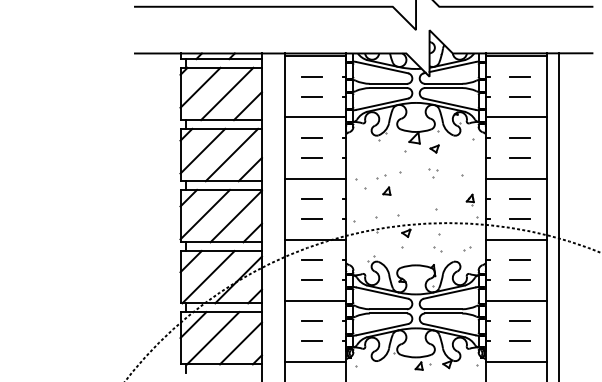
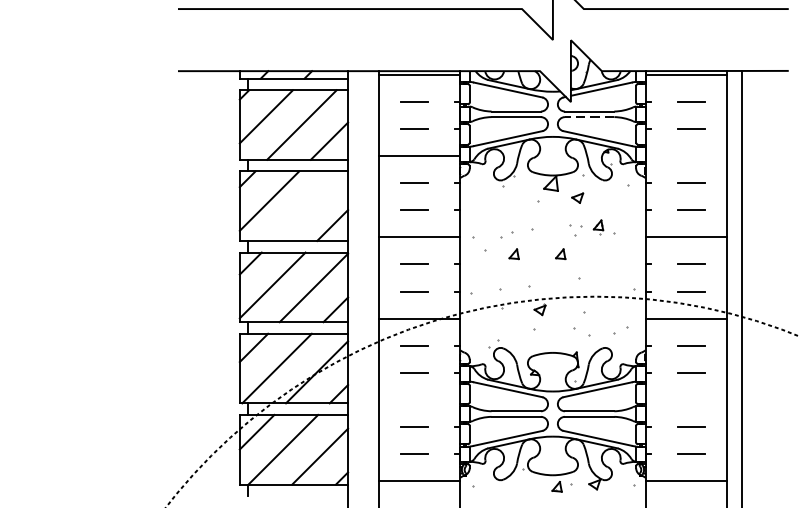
line: (443, 88) -> (589, 117), solid -> dashed
line: (515, 117) -> (685, 156), removed
line: (231, 154) -> (307, 205), removed
part: (421, 190) -> (560, 253), added
part: (469, 199) -> (597, 226), moved
part: (467, 248) -> (621, 330), size x1.6
part: (437, 249) -> (581, 331), size x1.6
line: (315, 300) -> (419, 399), removed
line: (515, 300) -> (685, 399), removed

